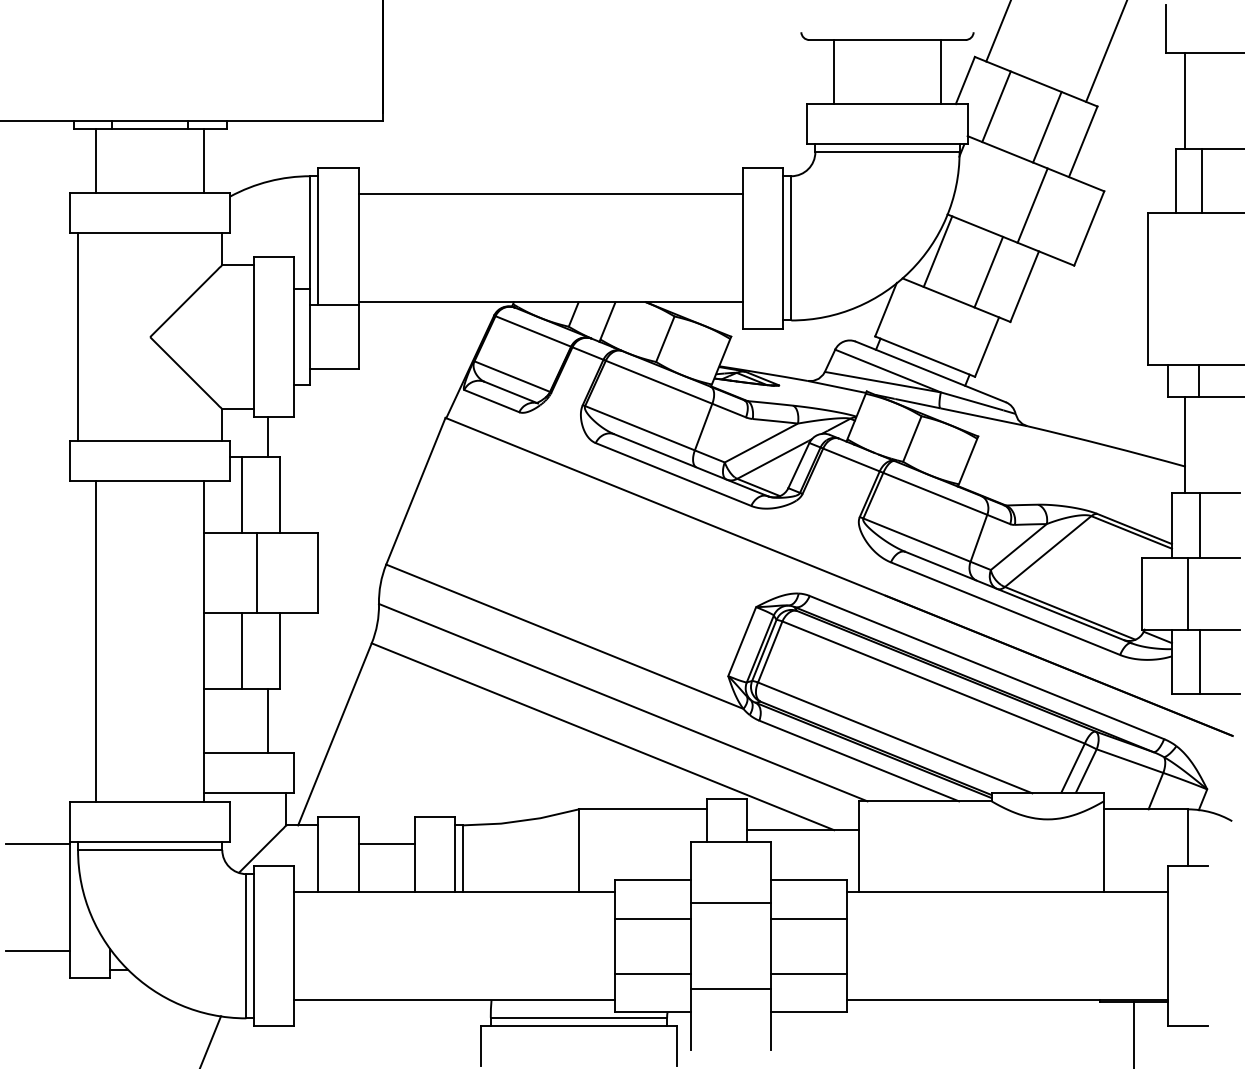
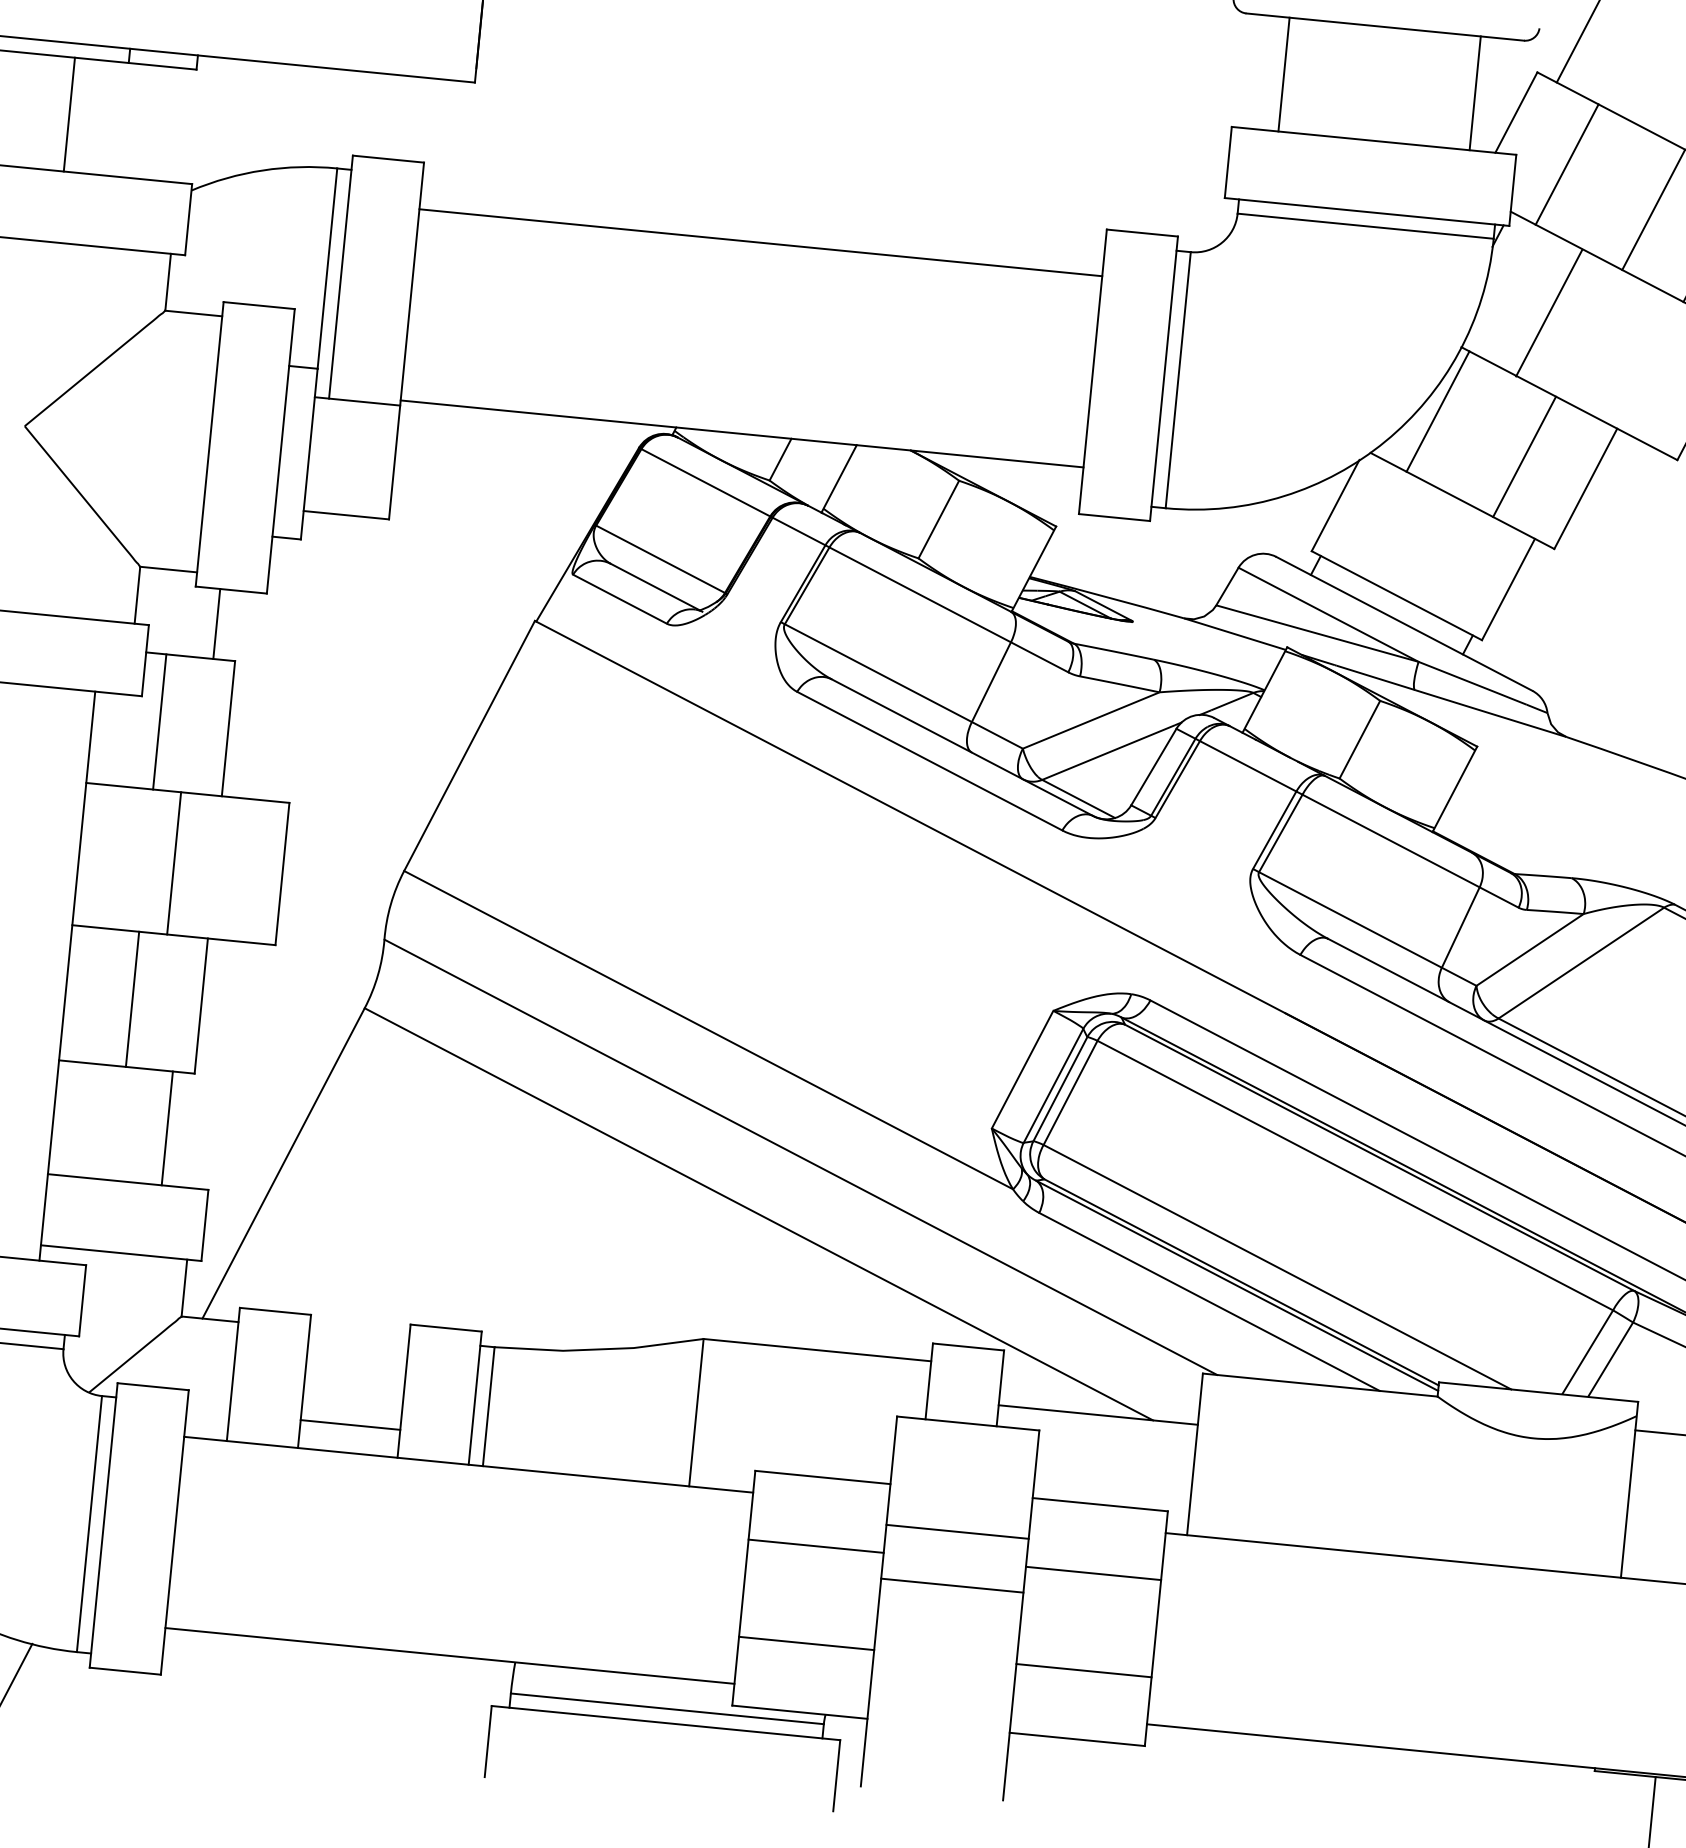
line: (204, 160) -> (70, 114), moved
line: (1032, 205) -> (1548, 312), moved
line: (386, 843) -> (350, 1424), moved
line: (731, 989) -> (952, 1585), moved

